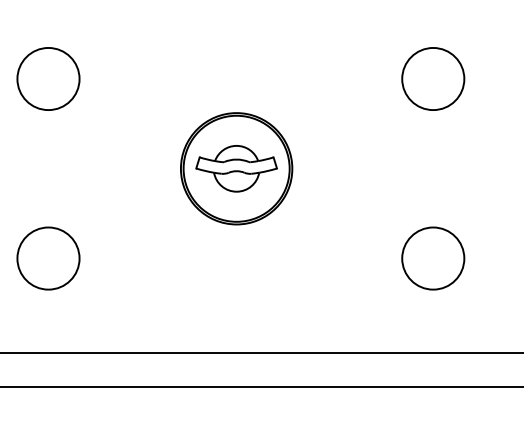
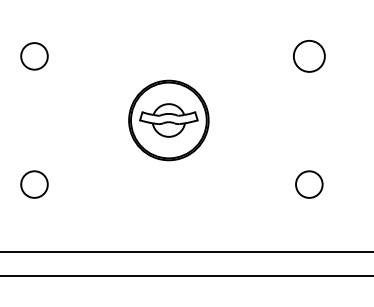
circle: (48, 78) -> (34, 56), size x0.6
circle: (433, 78) -> (309, 56), size x0.7
circle: (48, 258) -> (34, 184), size x0.6
circle: (433, 258) -> (309, 184), size x0.6

